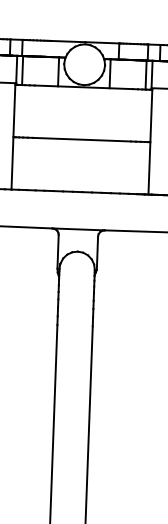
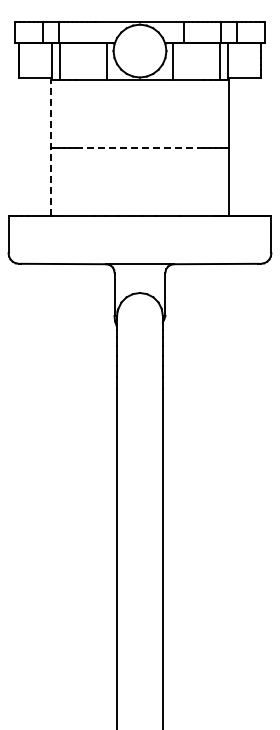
line: (13, 137) -> (51, 148), solid -> dashed
line: (82, 140) -> (140, 148), solid -> dashed

